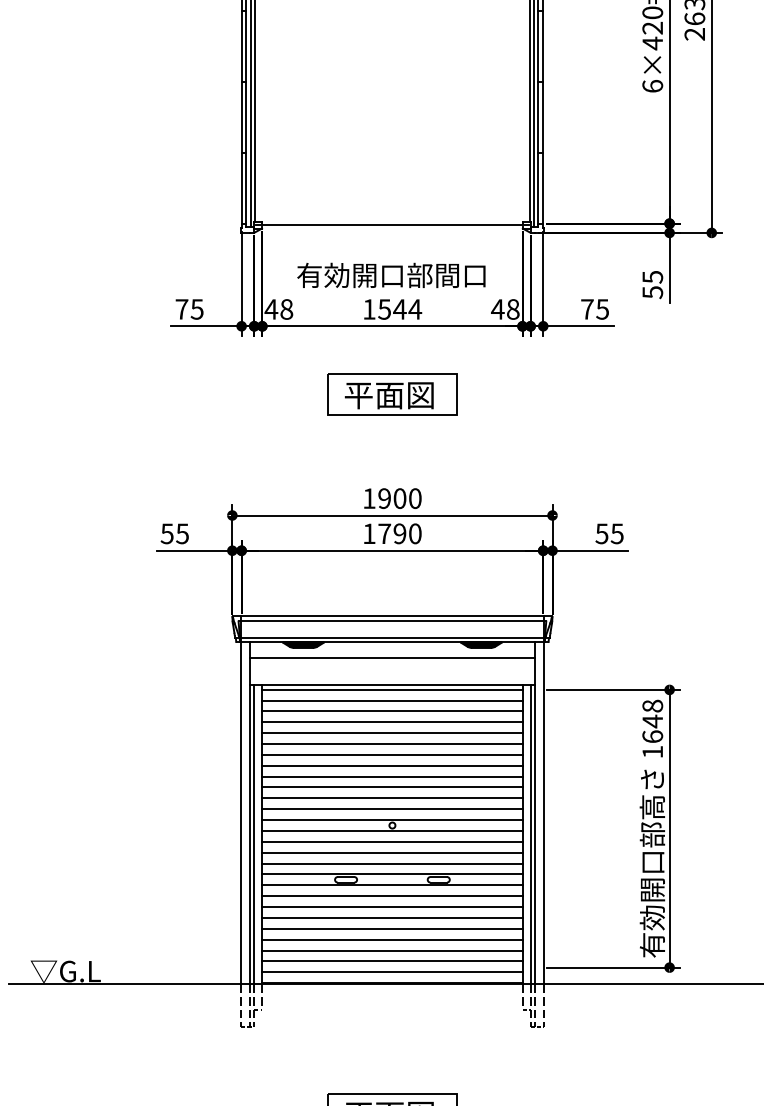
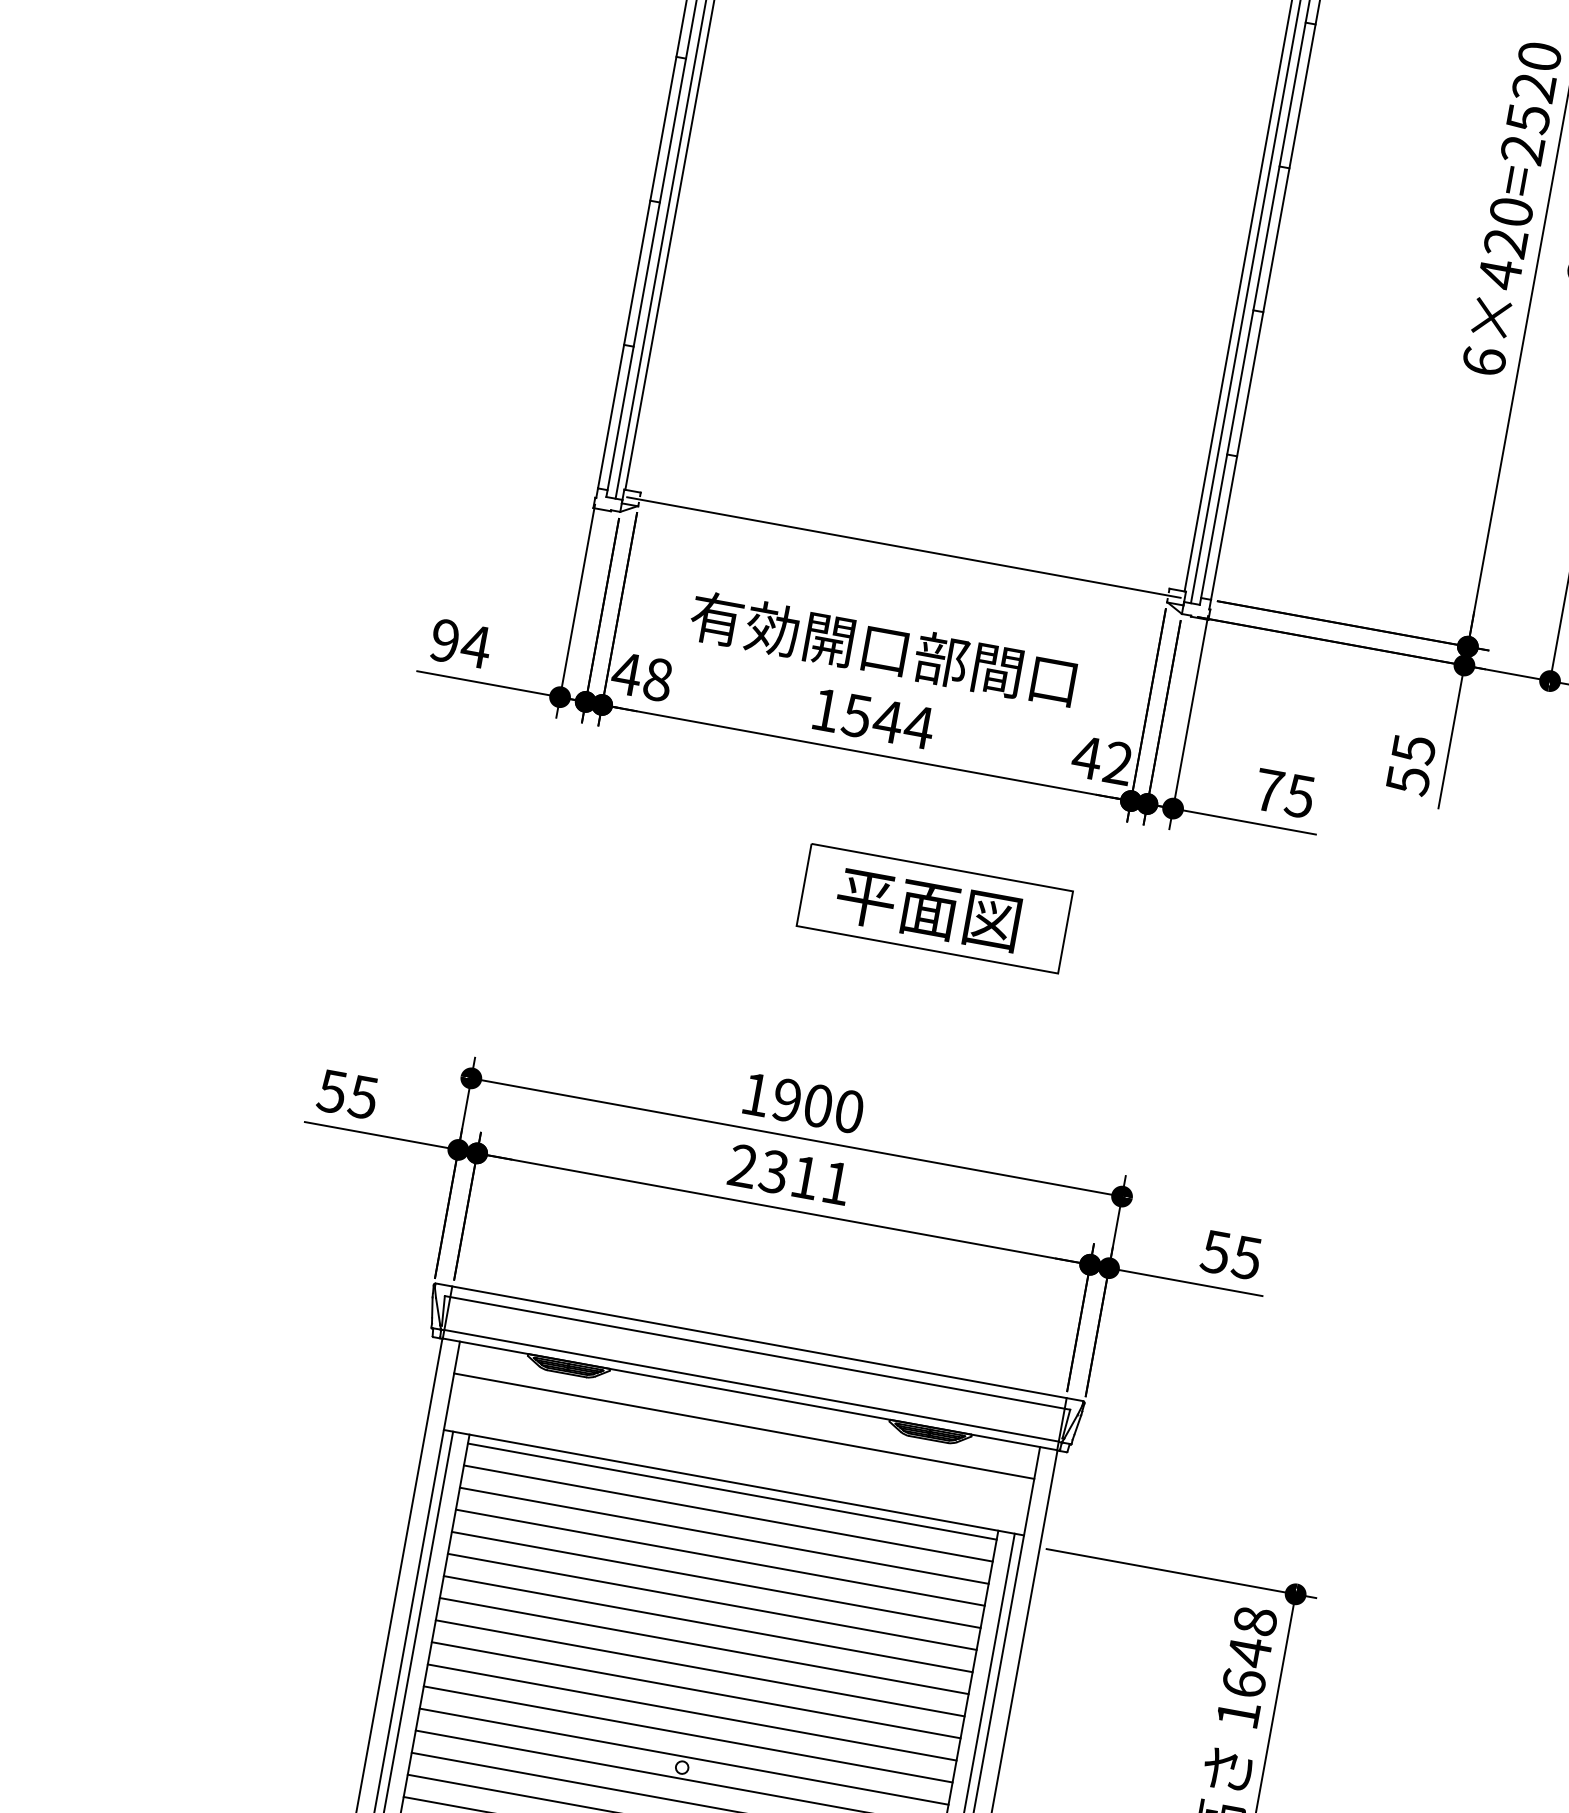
text: (189, 309) -> (460, 643), 75 -> 94
text: (512, 309) -> (1116, 763), 48 -> 42
part: (392, 394) -> (935, 908), moved
text: (392, 533) -> (790, 1174), 1790 -> 2311

